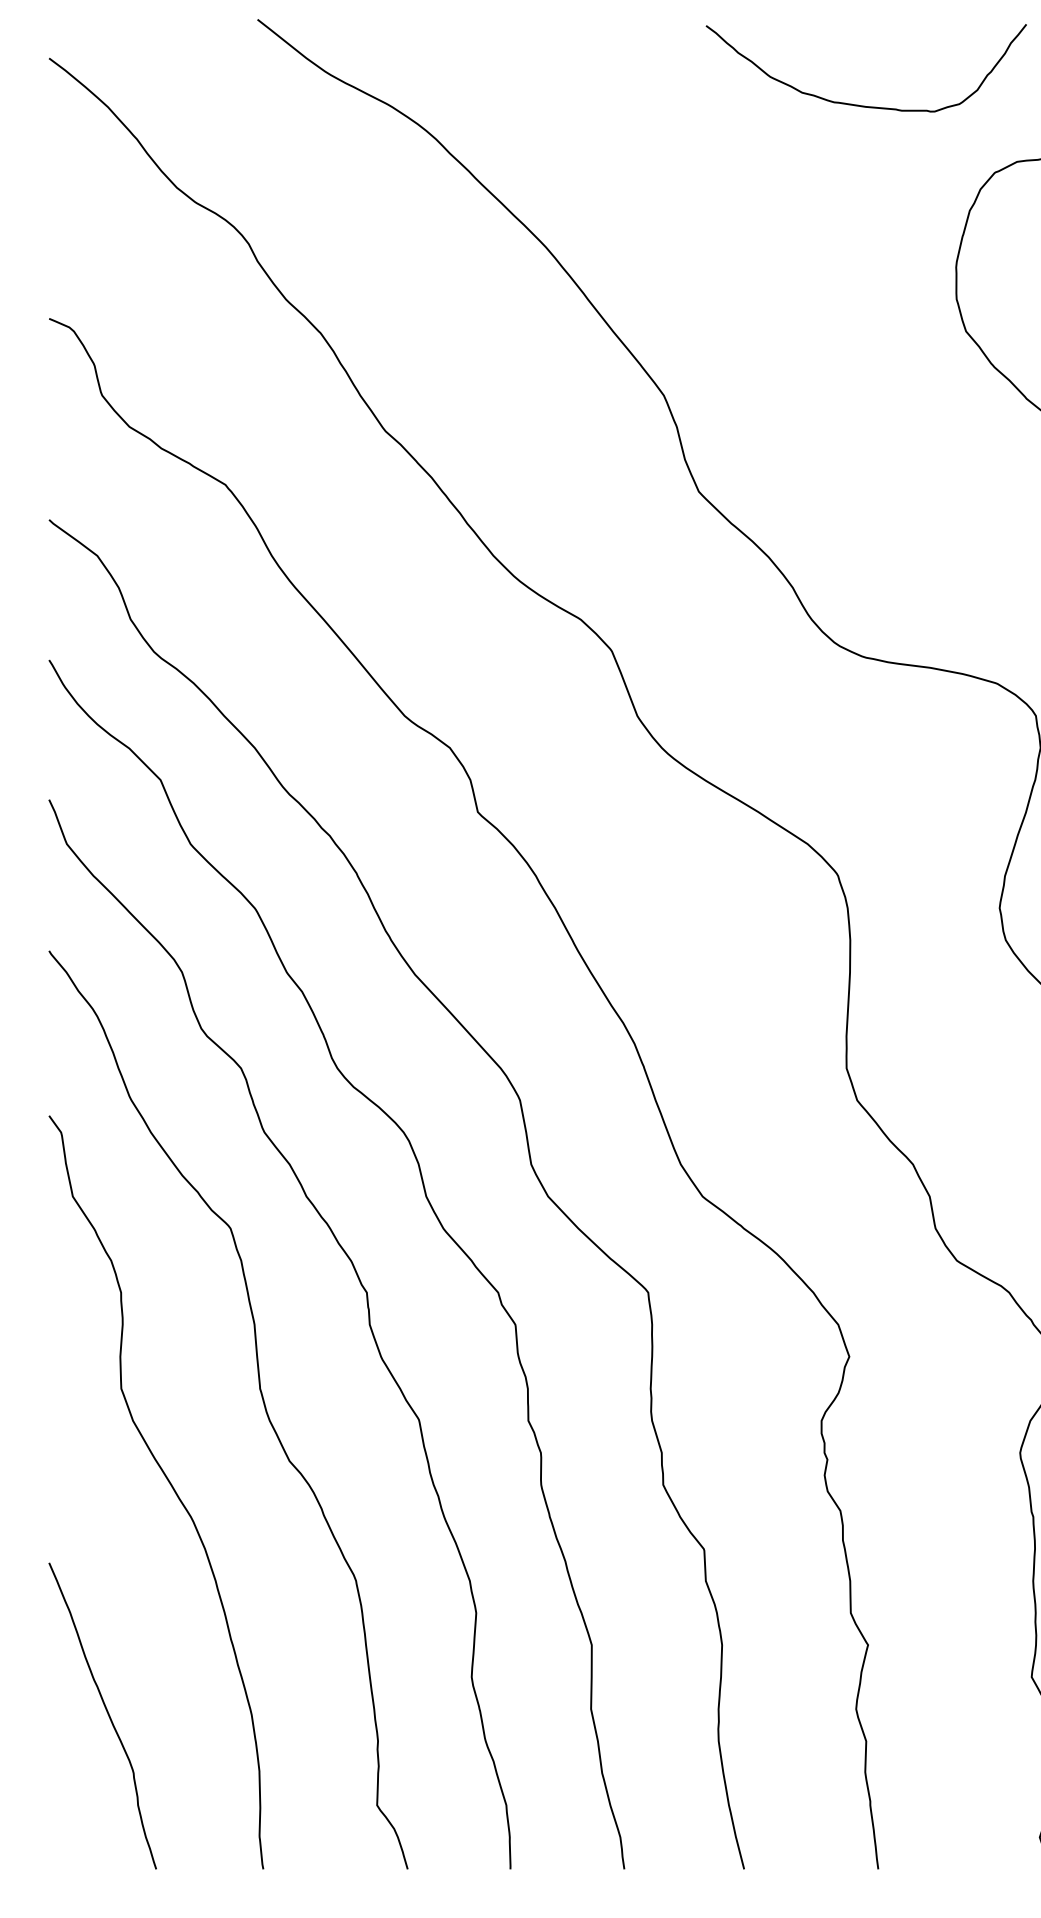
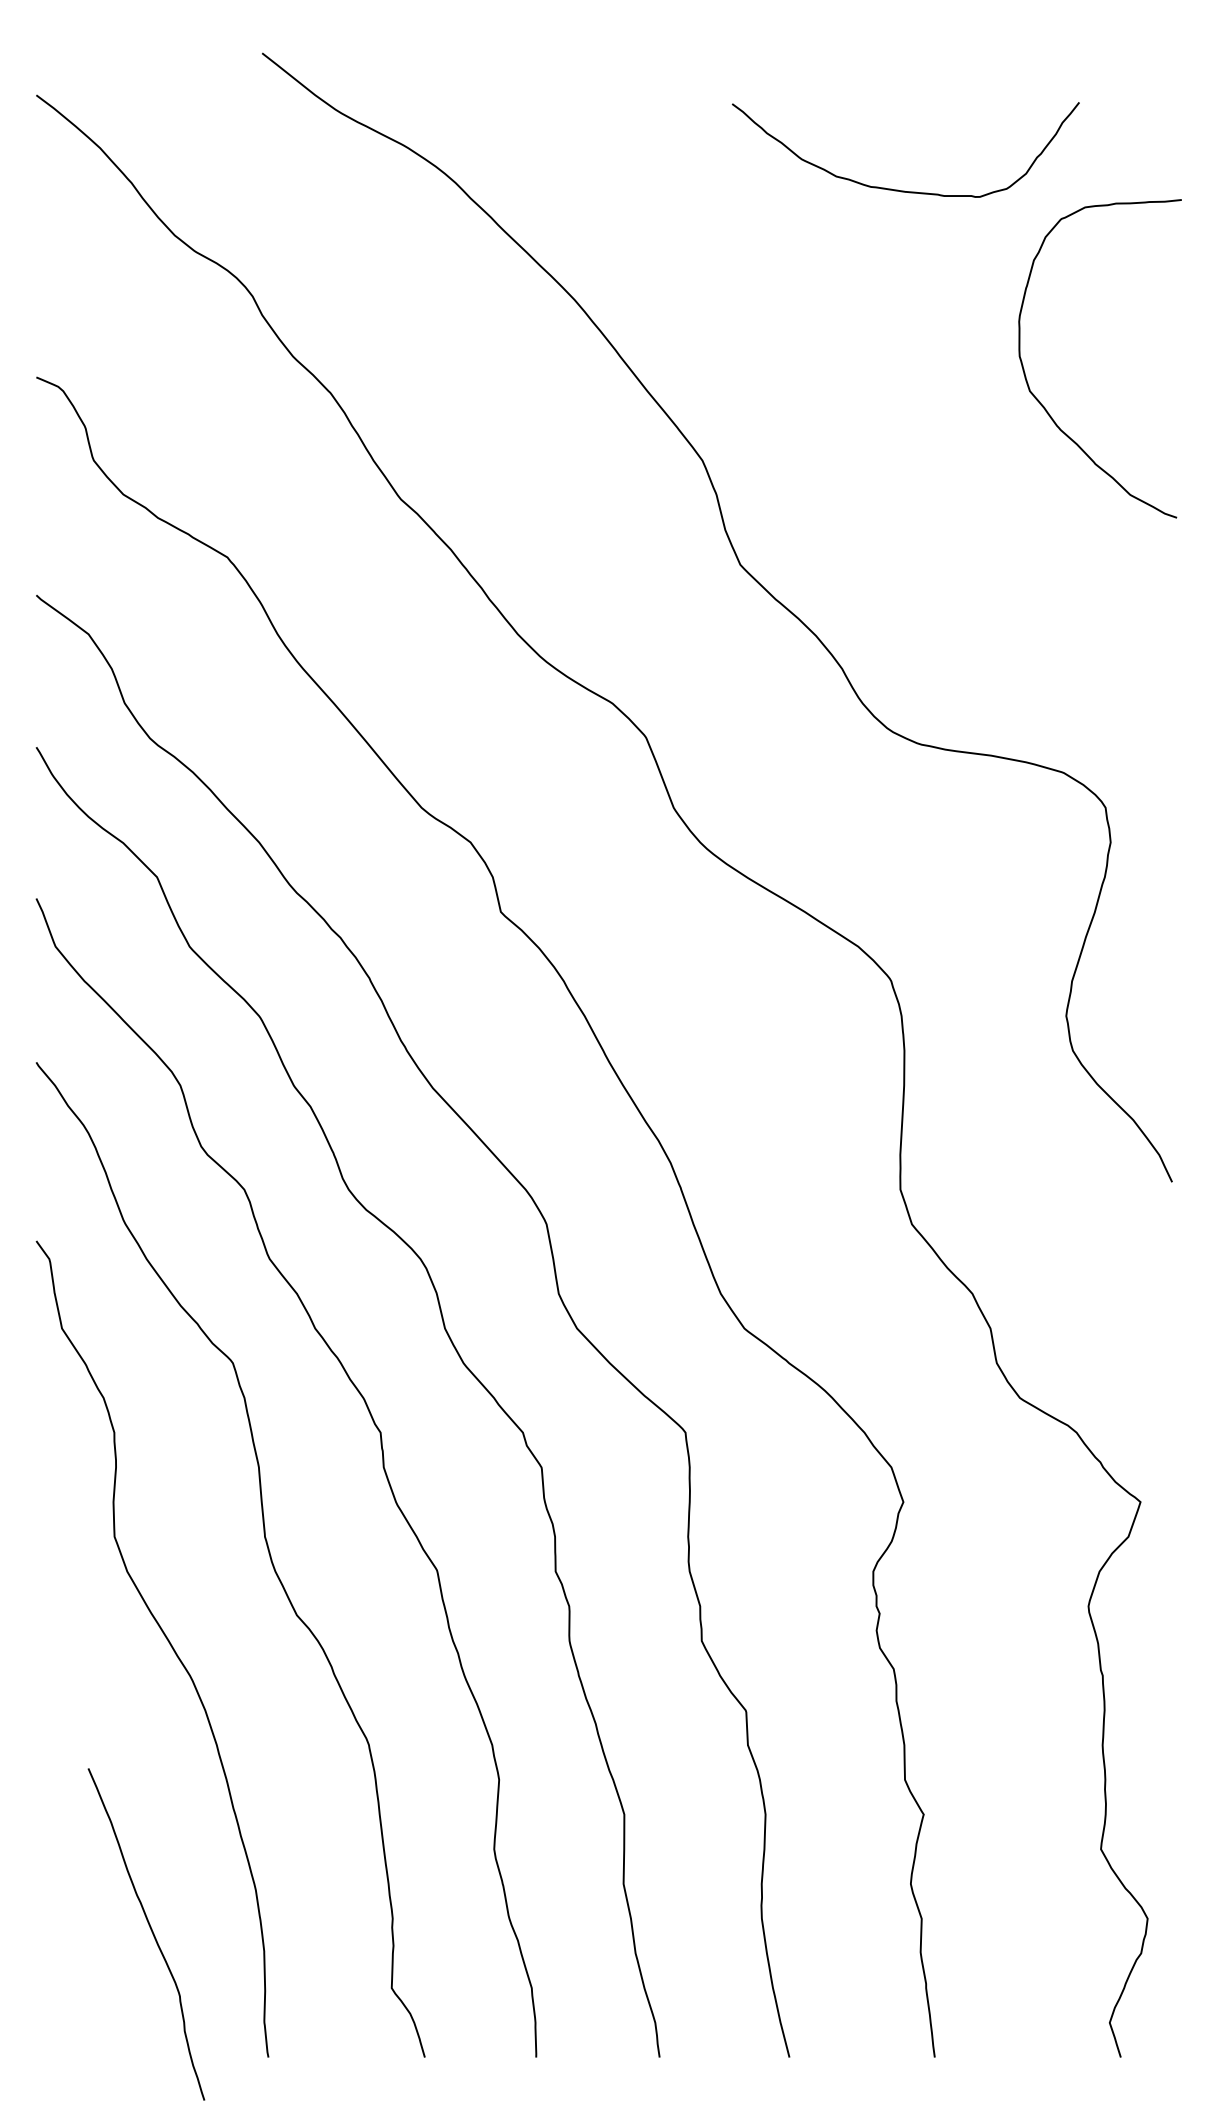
curve: (859, 104) -> (898, 189), moved
curve: (107, 1714) -> (151, 1932), moved

